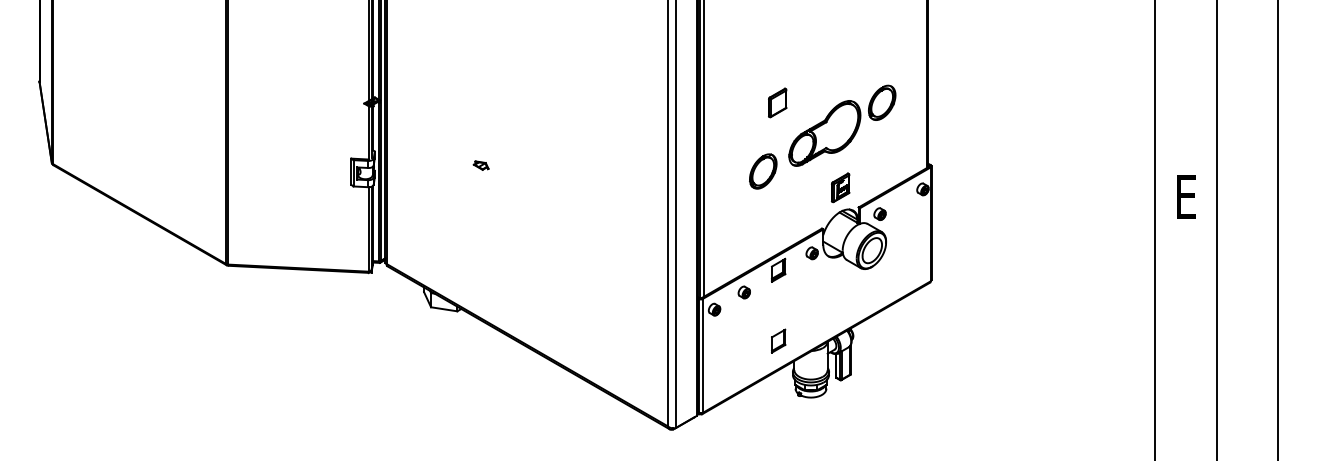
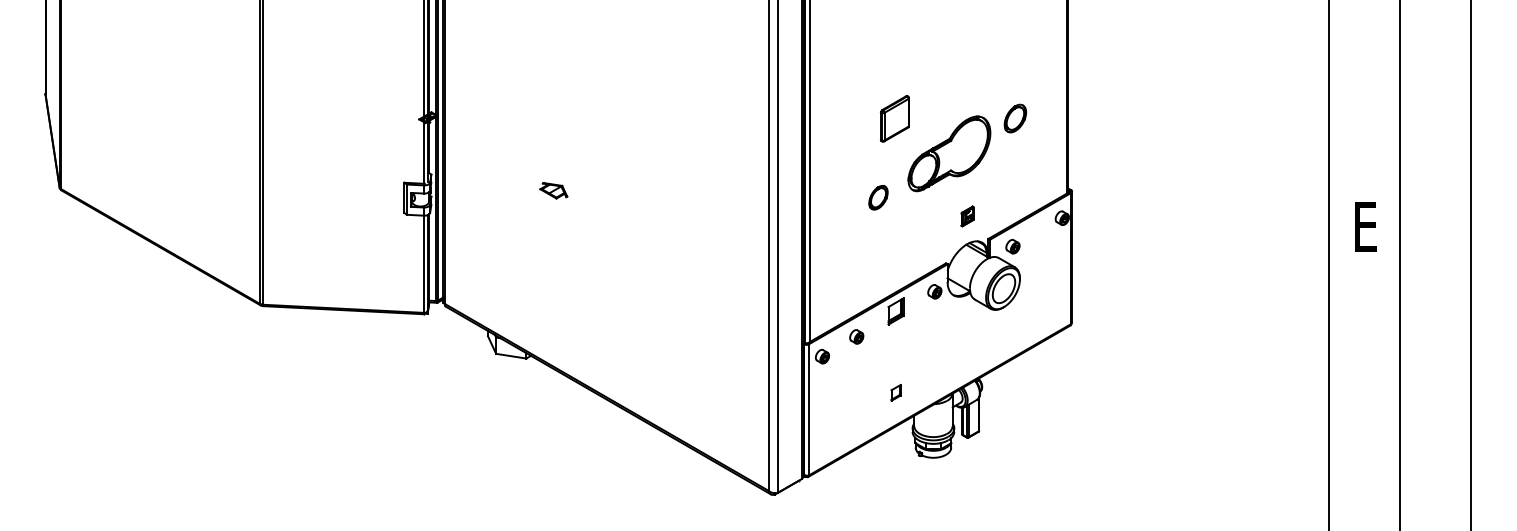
part: (778, 102) -> (895, 118), size x1.4
part: (882, 102) -> (1015, 118), size x0.7
part: (480, 165) -> (553, 190), size x1.6
part: (763, 171) -> (878, 197), size x0.6
part: (840, 187) -> (967, 216), size x0.6
part: (778, 340) -> (895, 392), size x0.6

